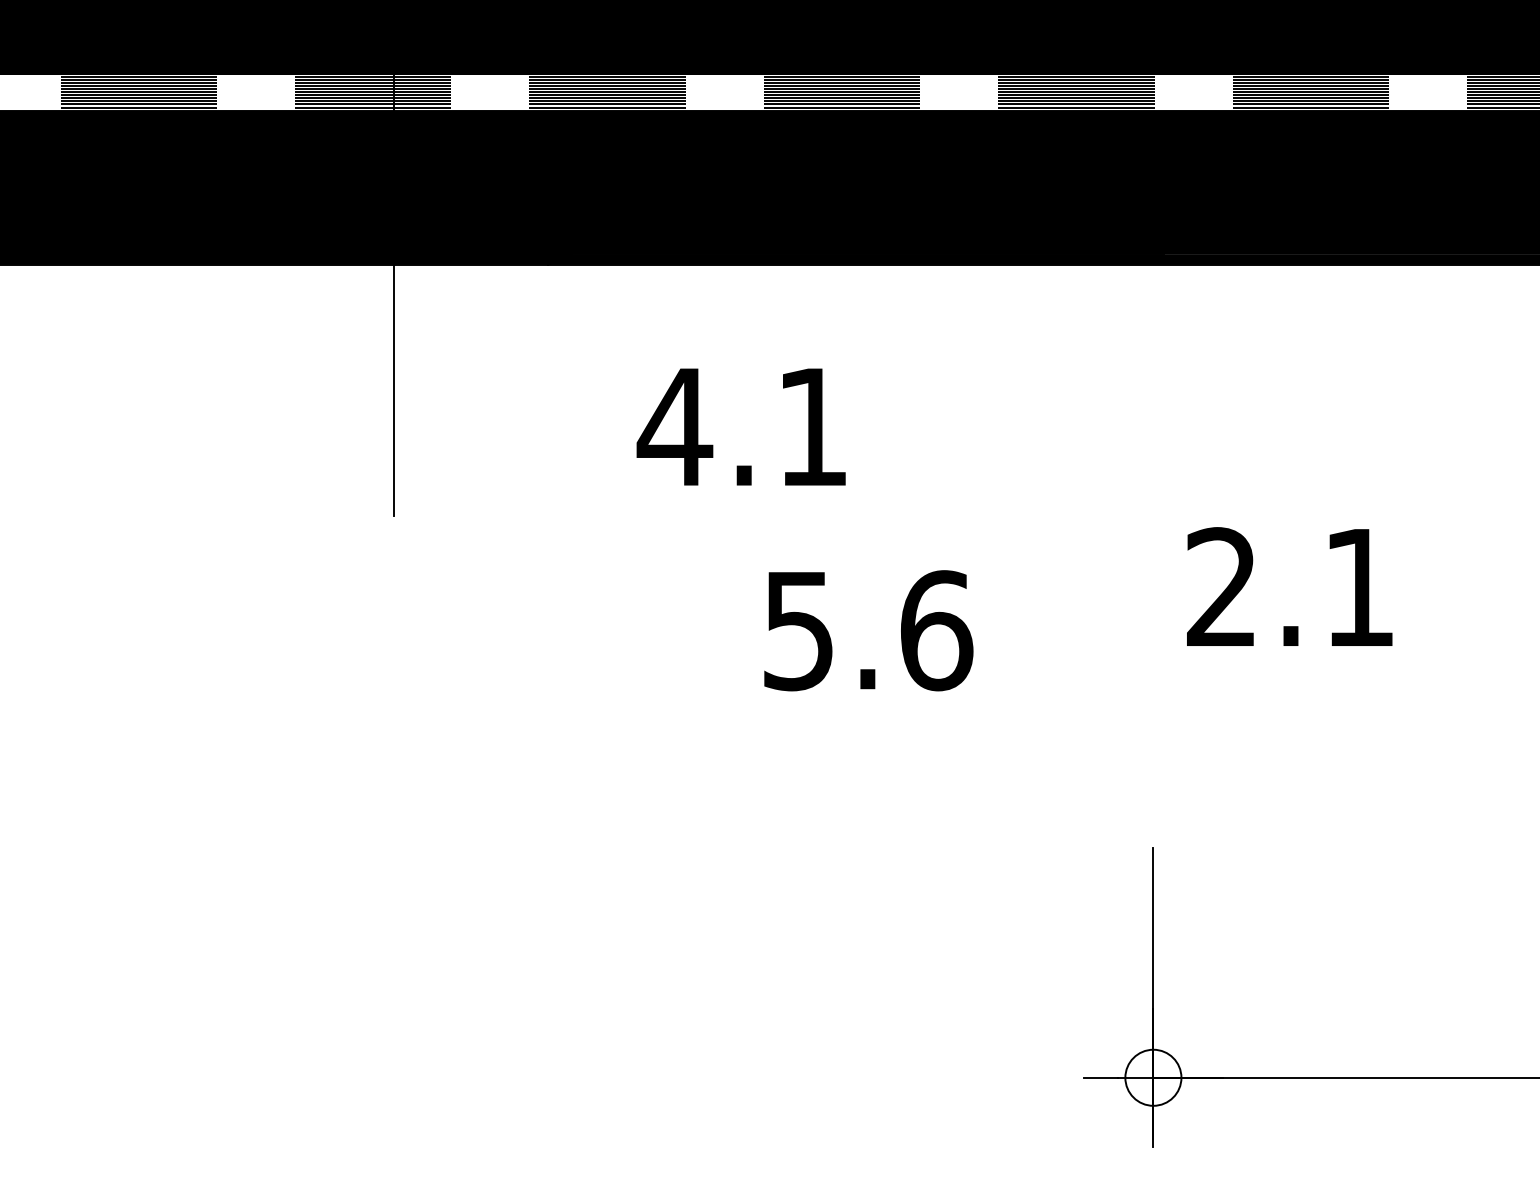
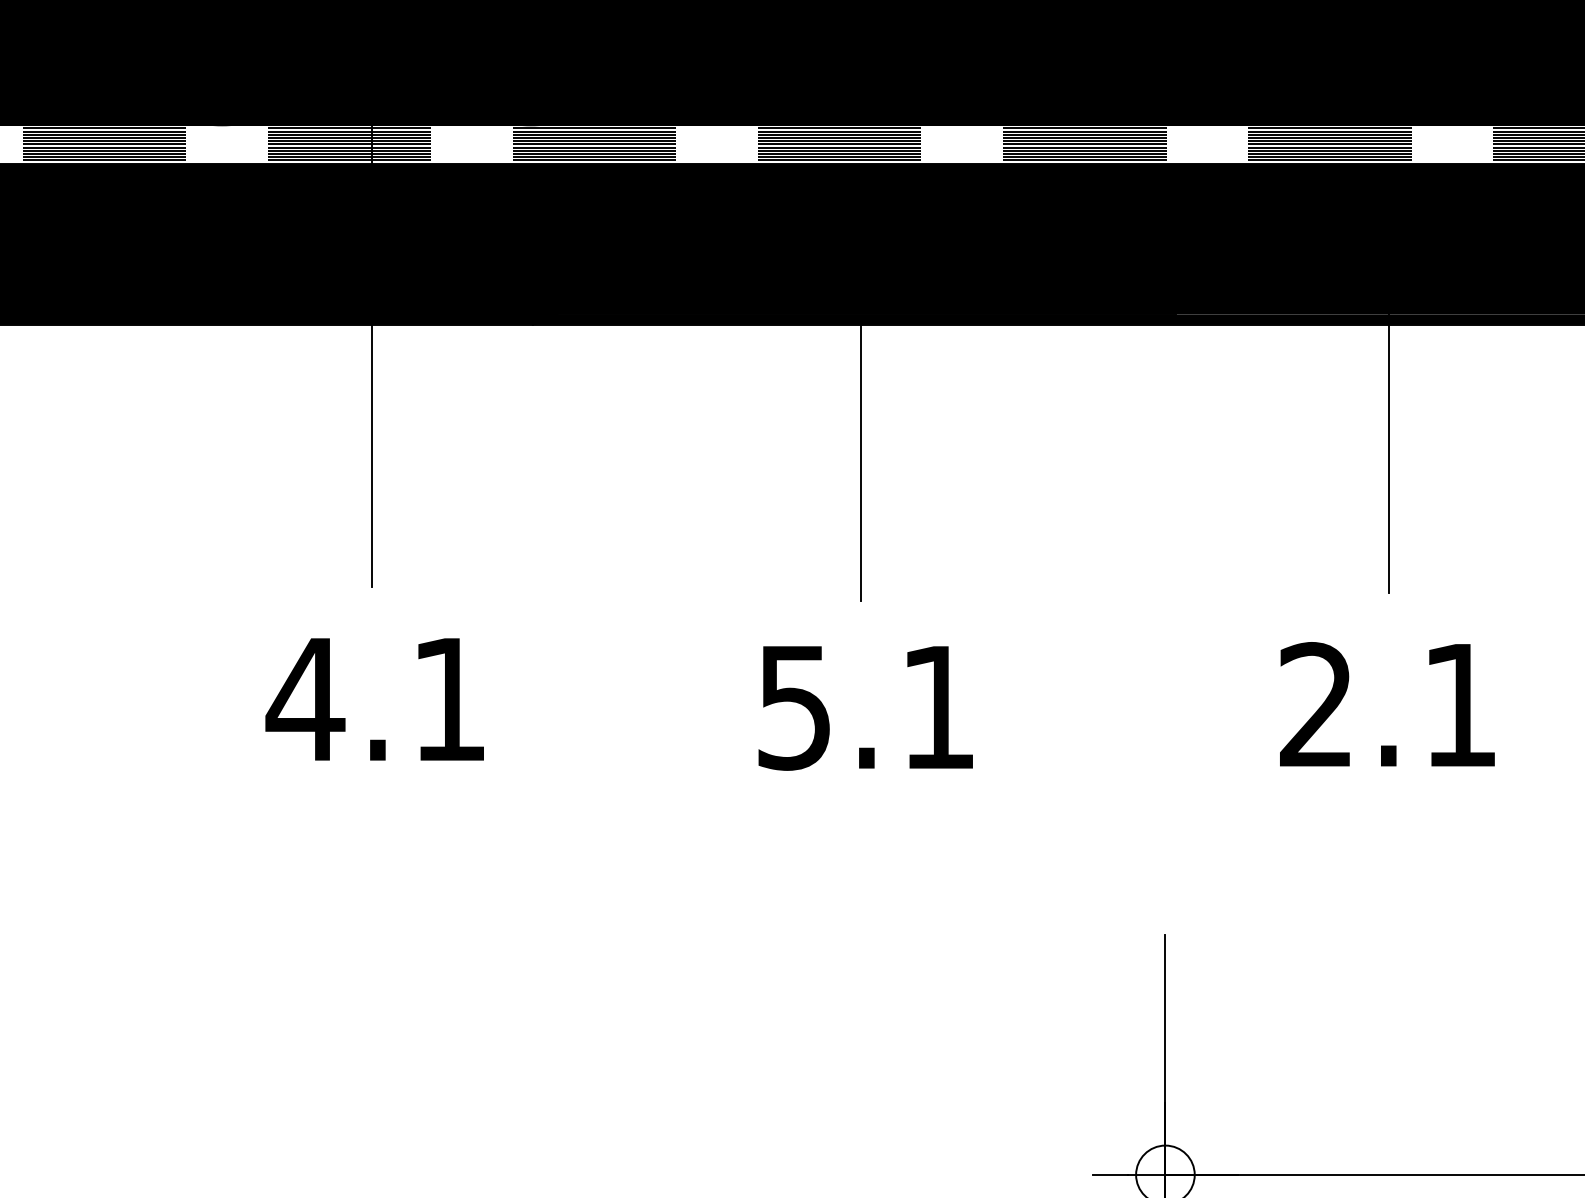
line: (1366, 368) -> (1388, 433), added
line: (862, 393) -> (861, 459), added
text: (740, 426) -> (373, 698), moved
text: (1289, 586) -> (1387, 704), moved
text: (937, 630) -> (939, 707), 5.6 -> 5.1

